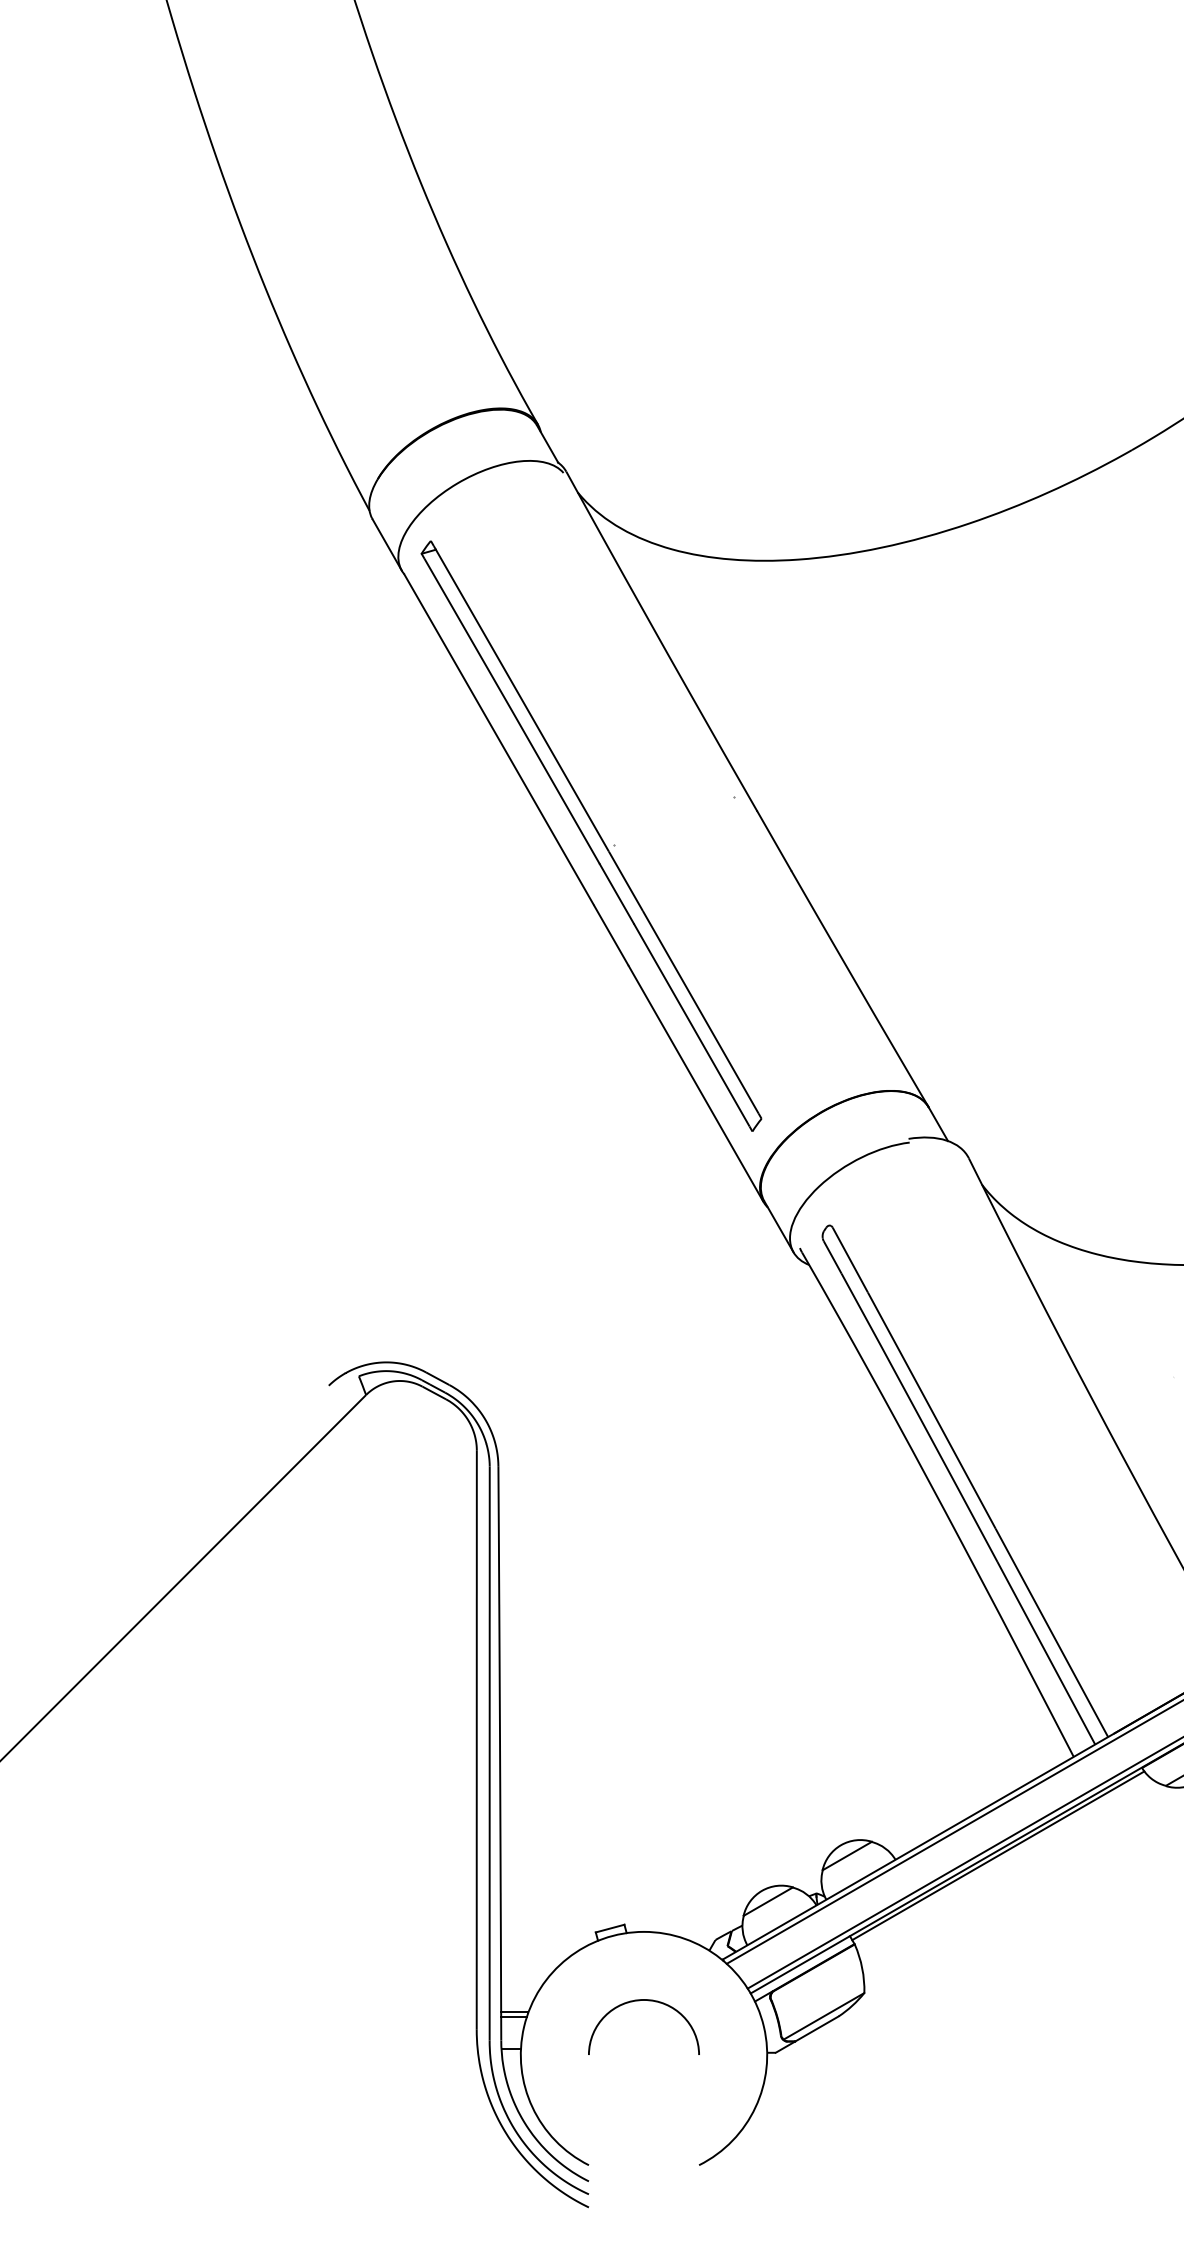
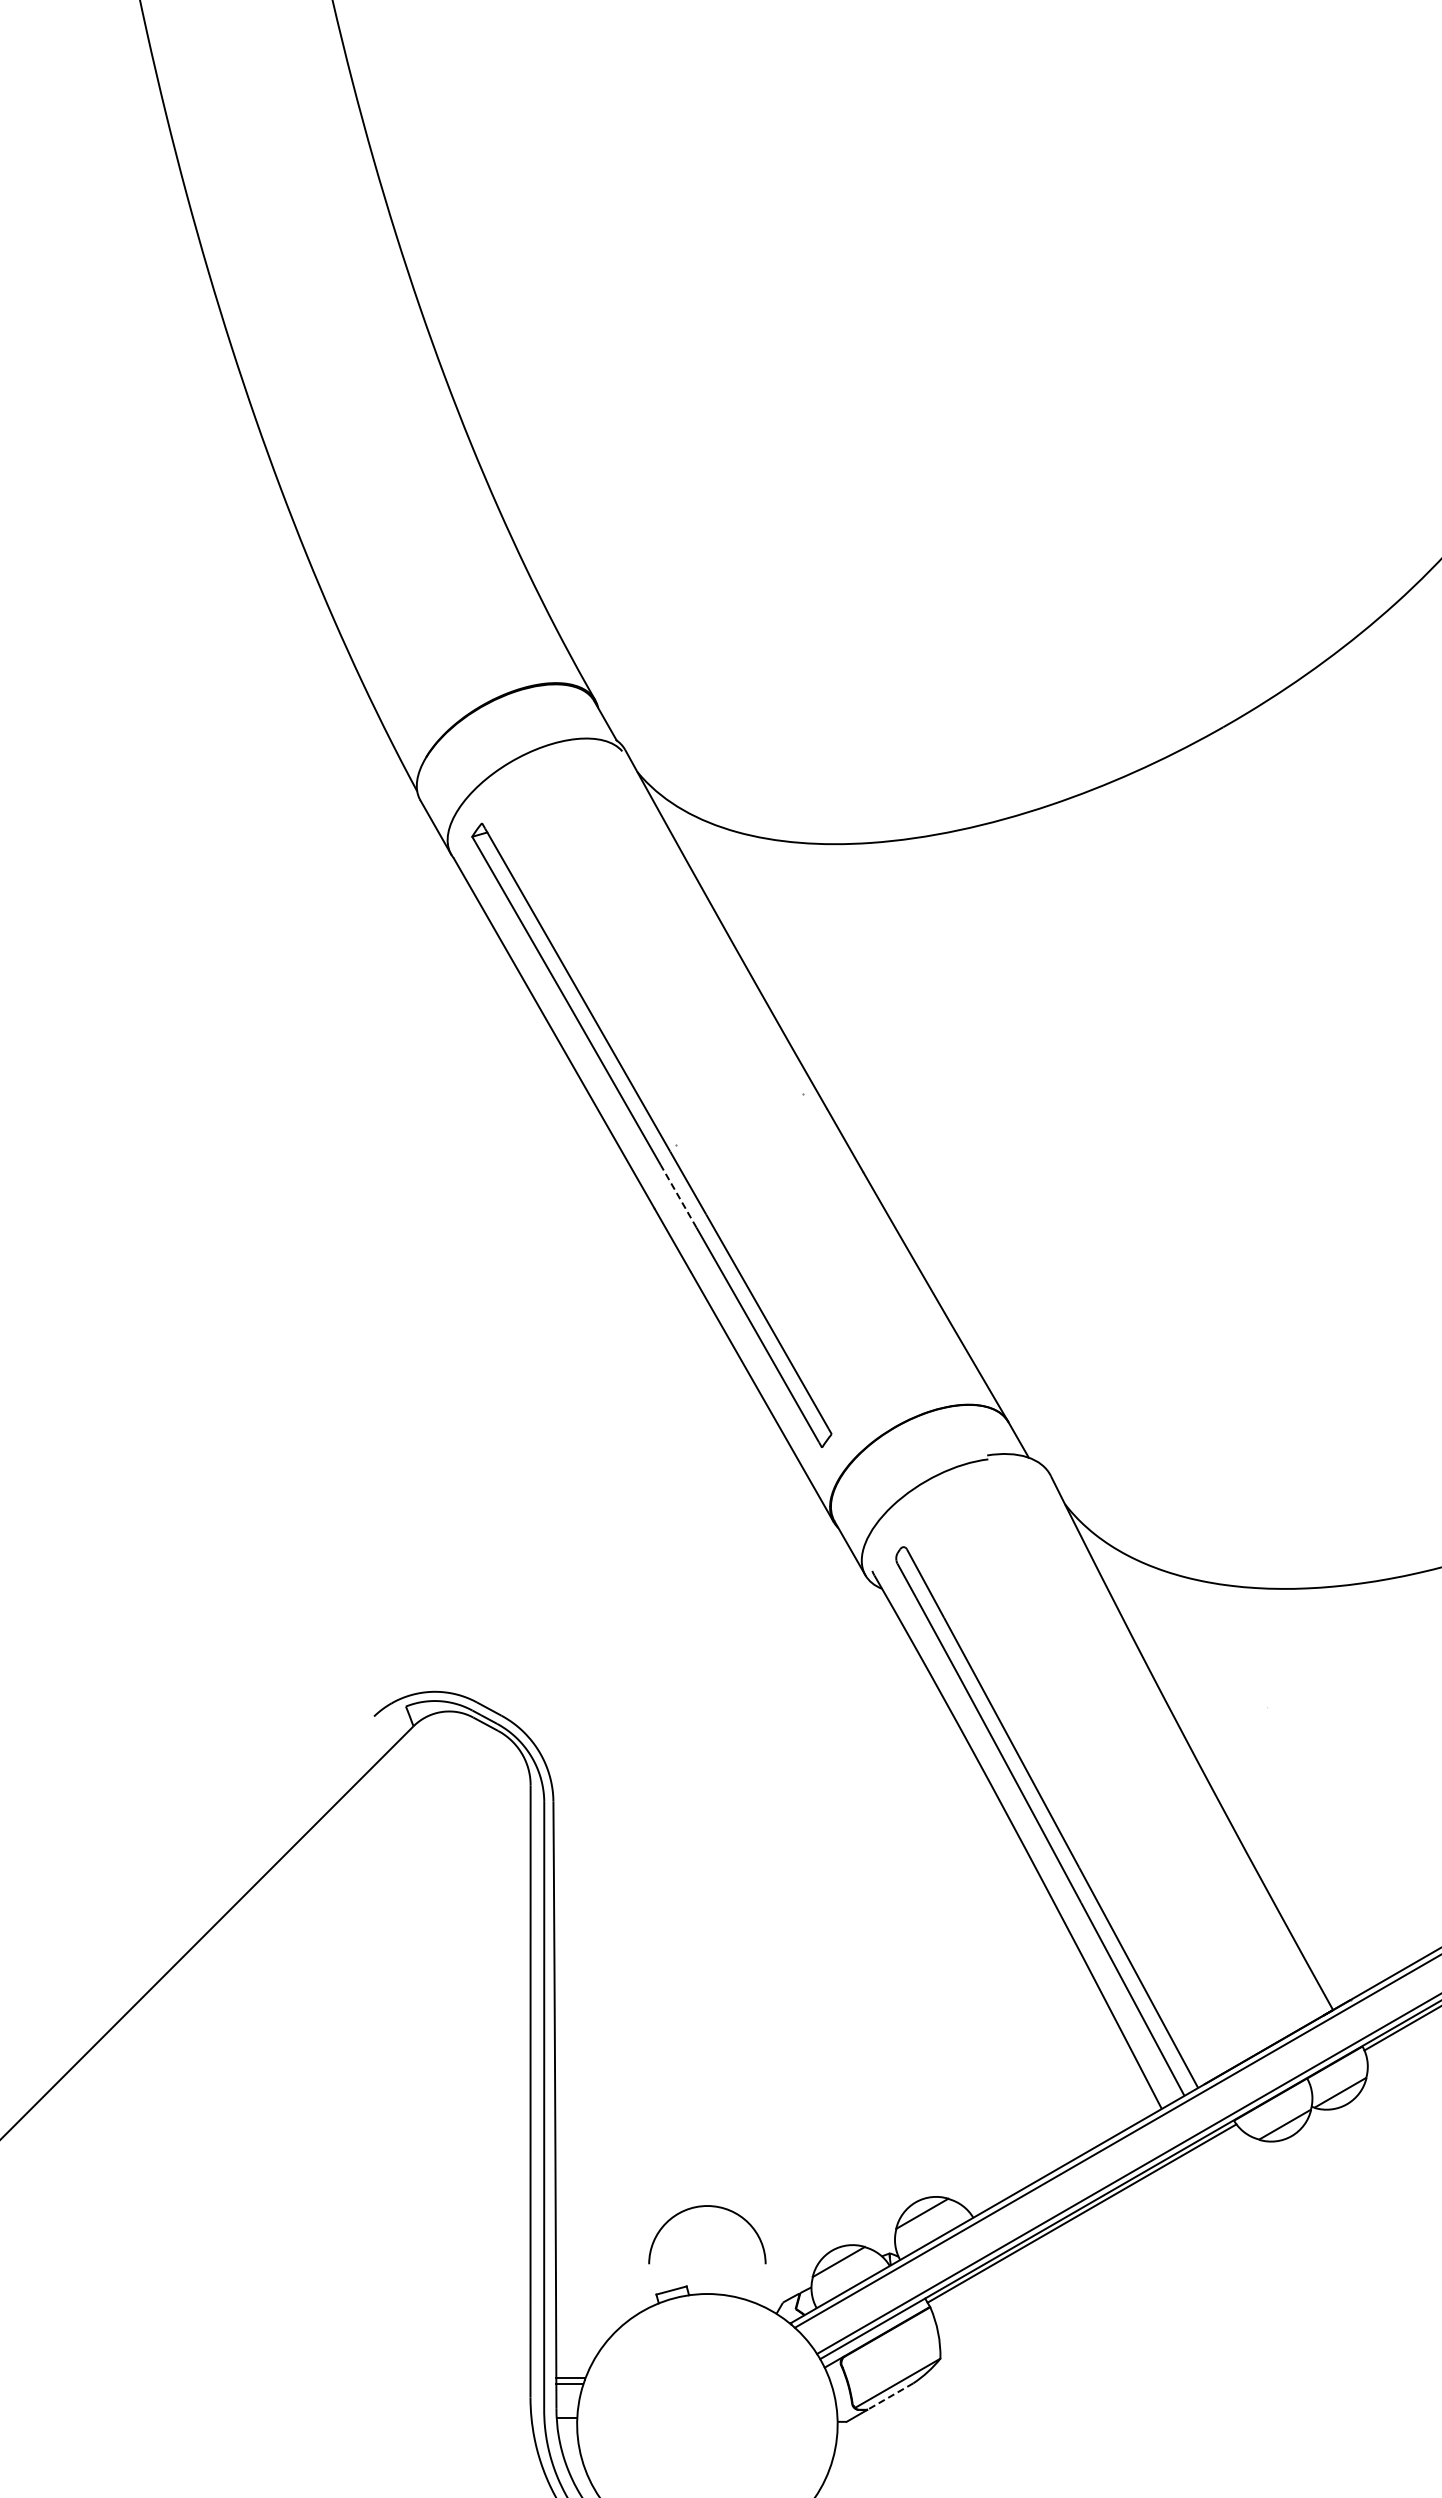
line: (616, 893) -> (678, 1195), solid -> dashed
arc: (647, 2001) -> (711, 2207), moved
line: (817, 2028) -> (890, 2396), solid -> dashed

